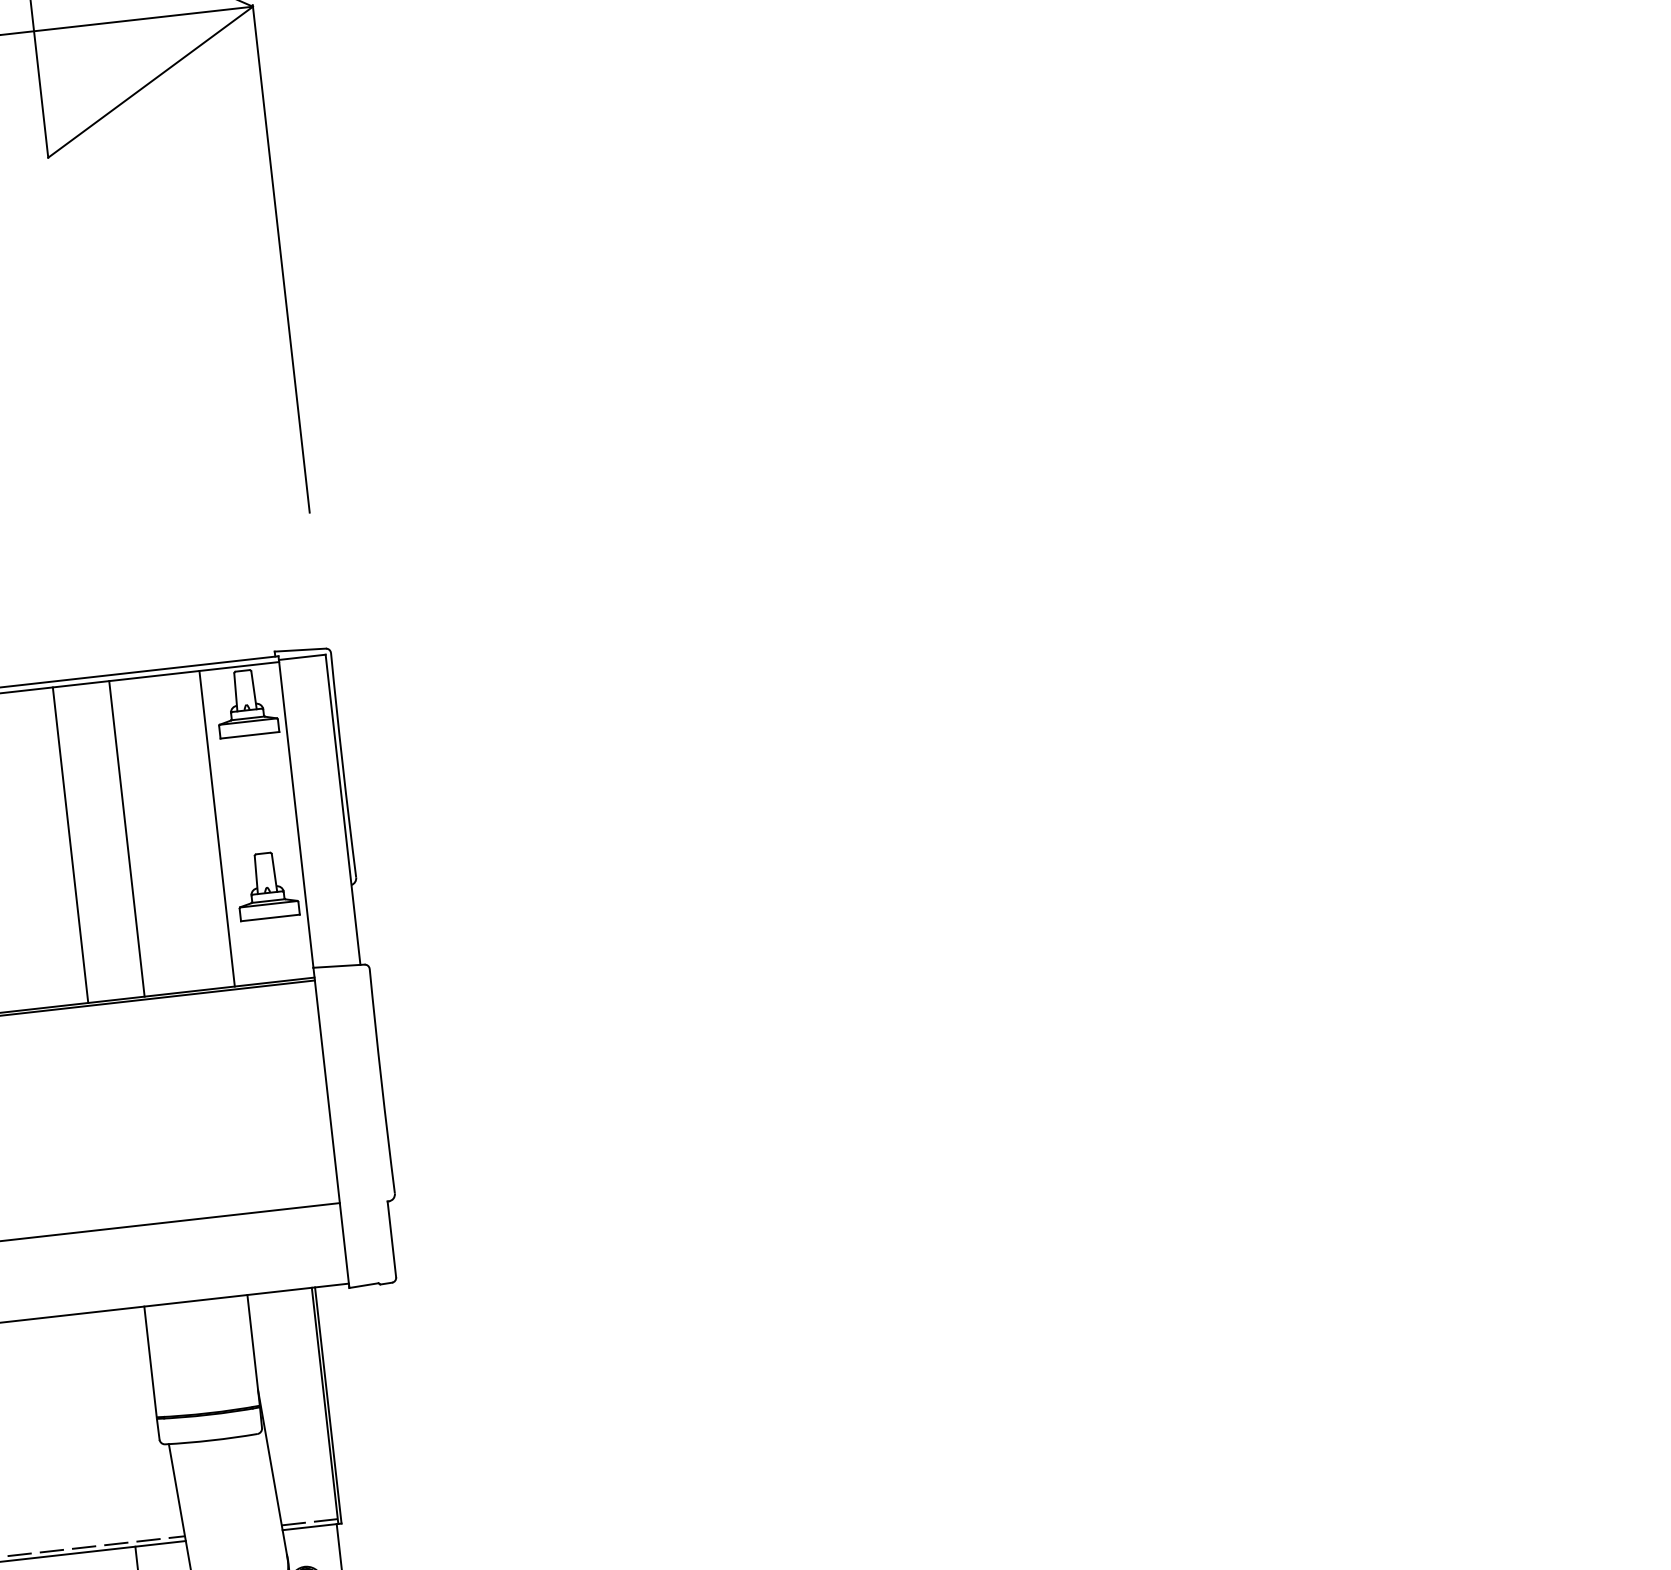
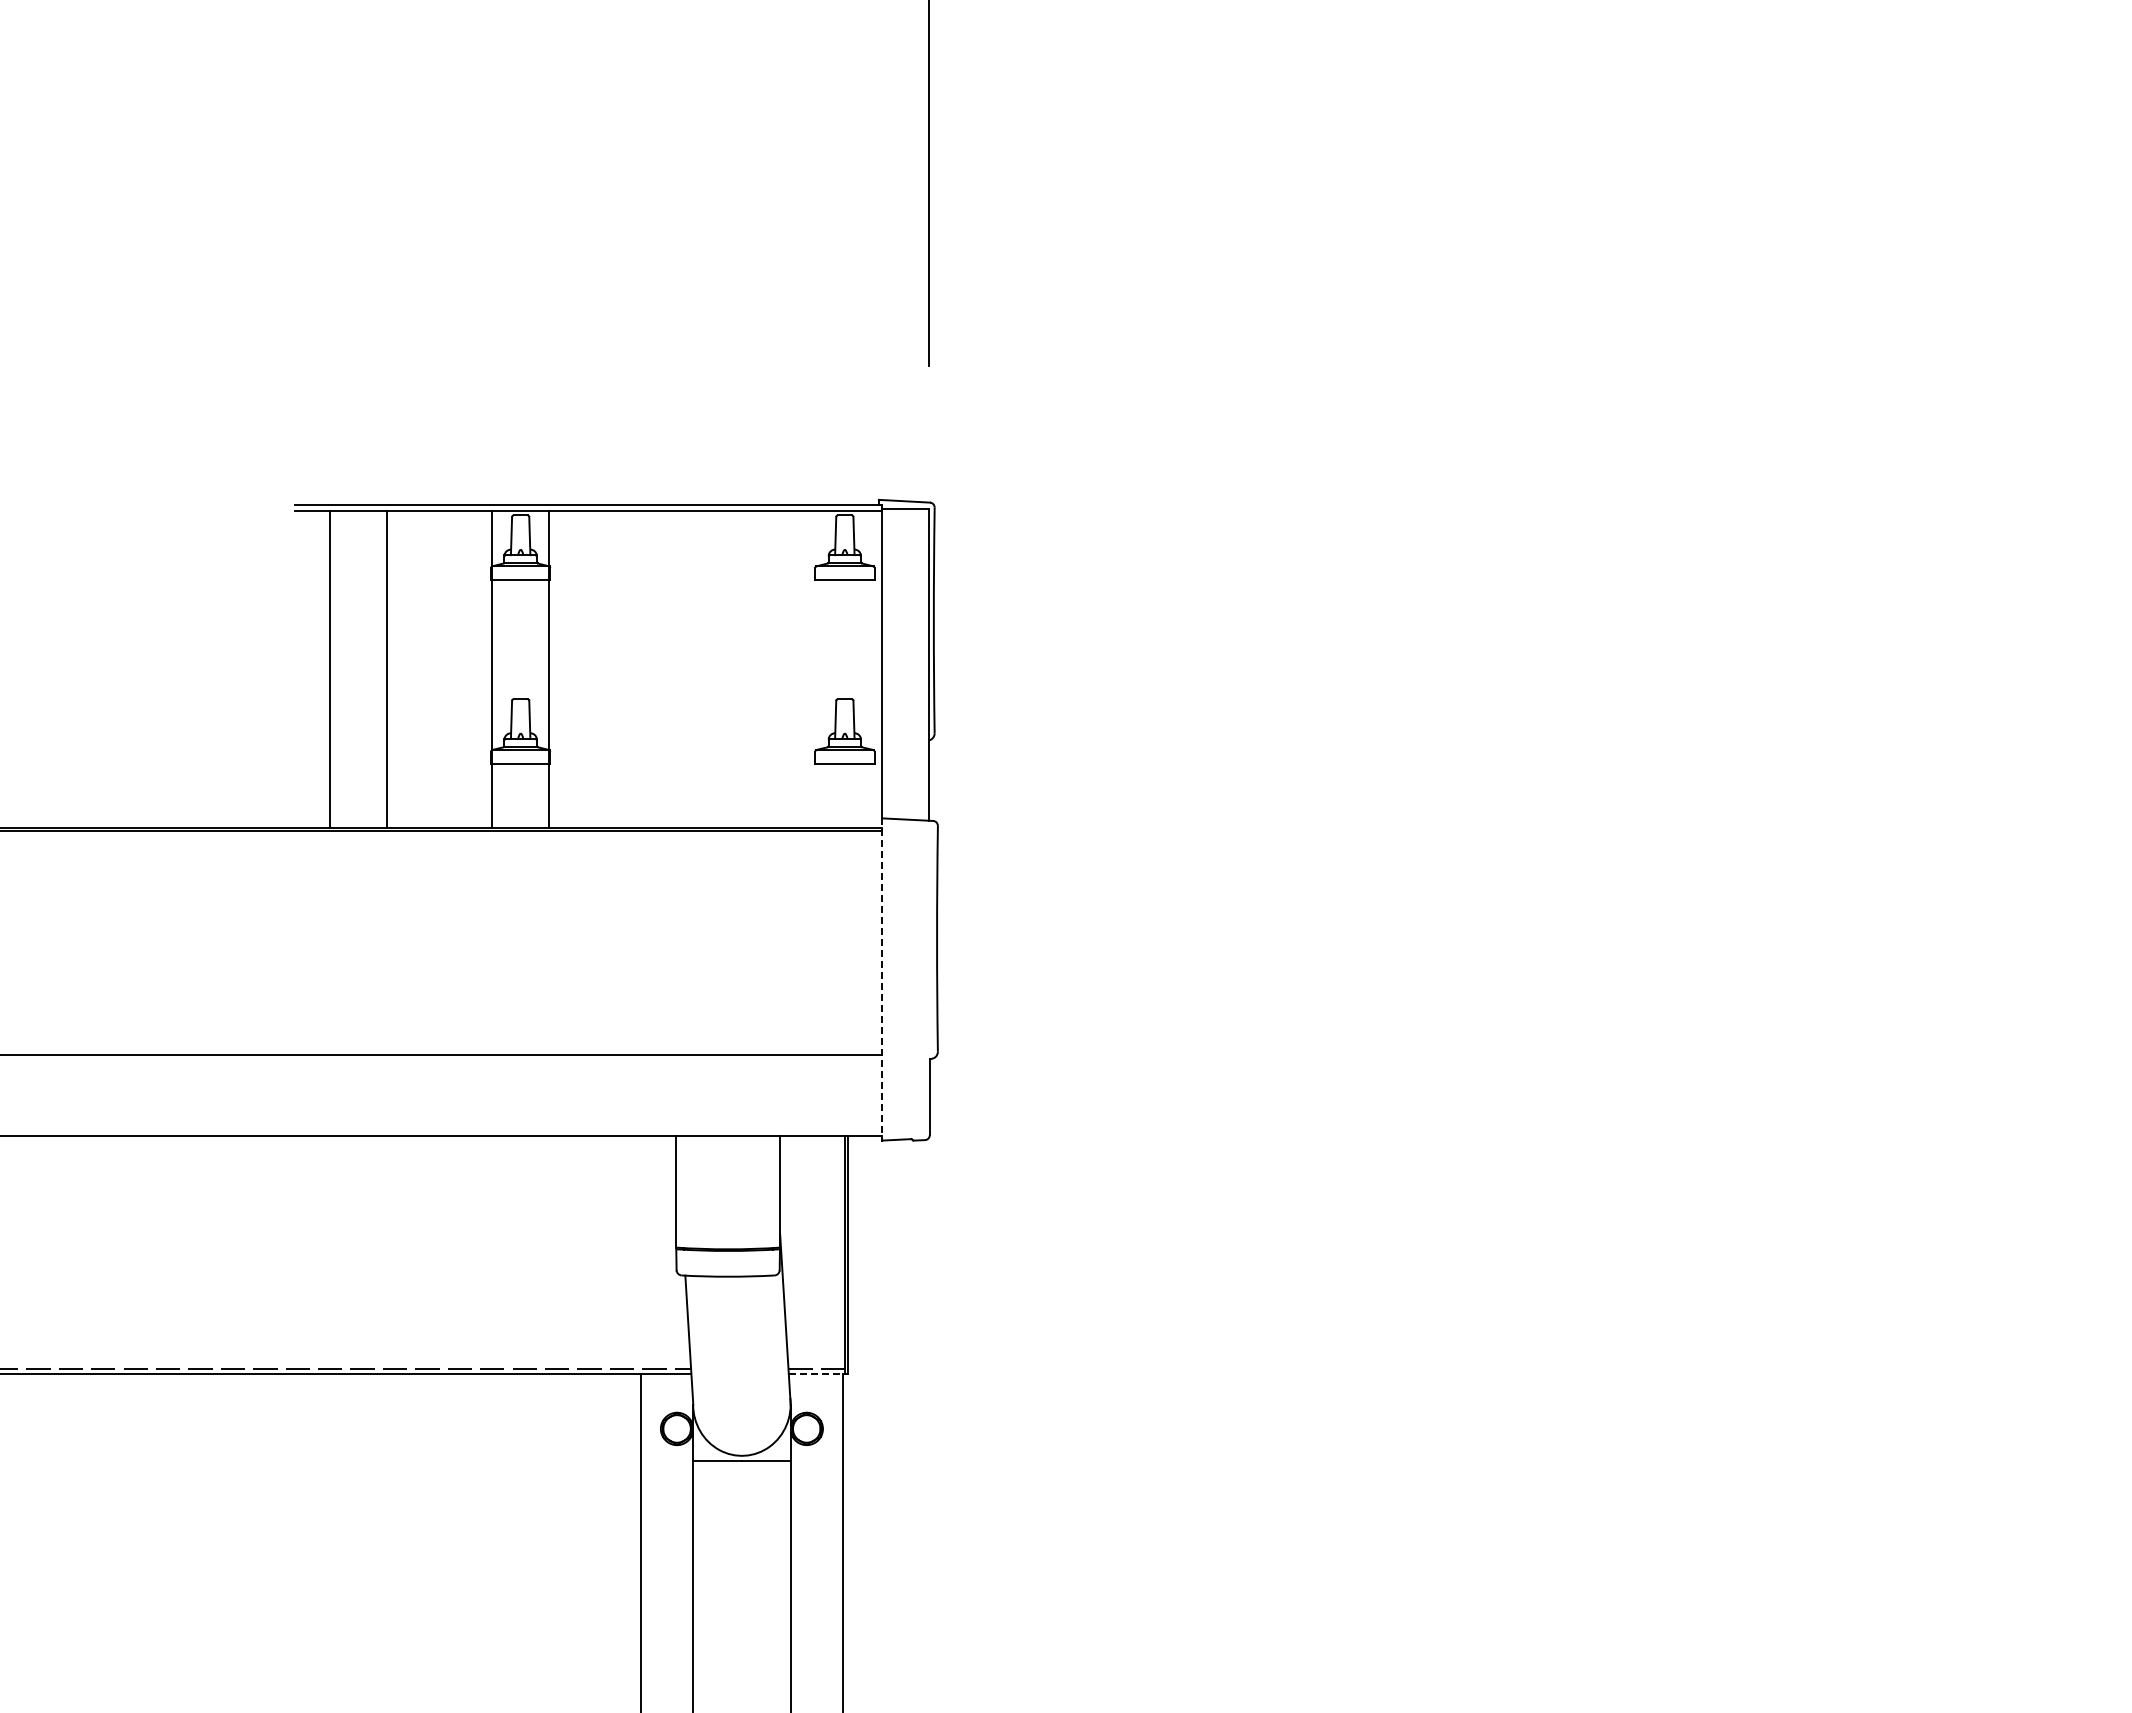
line: (216, 828) -> (801, 669), removed
line: (127, 838) -> (711, 669), removed
line: (70, 845) -> (654, 669), removed
line: (331, 1127) -> (882, 979), solid -> dashed
line: (311, 1526) -> (817, 1373), solid -> dashed

